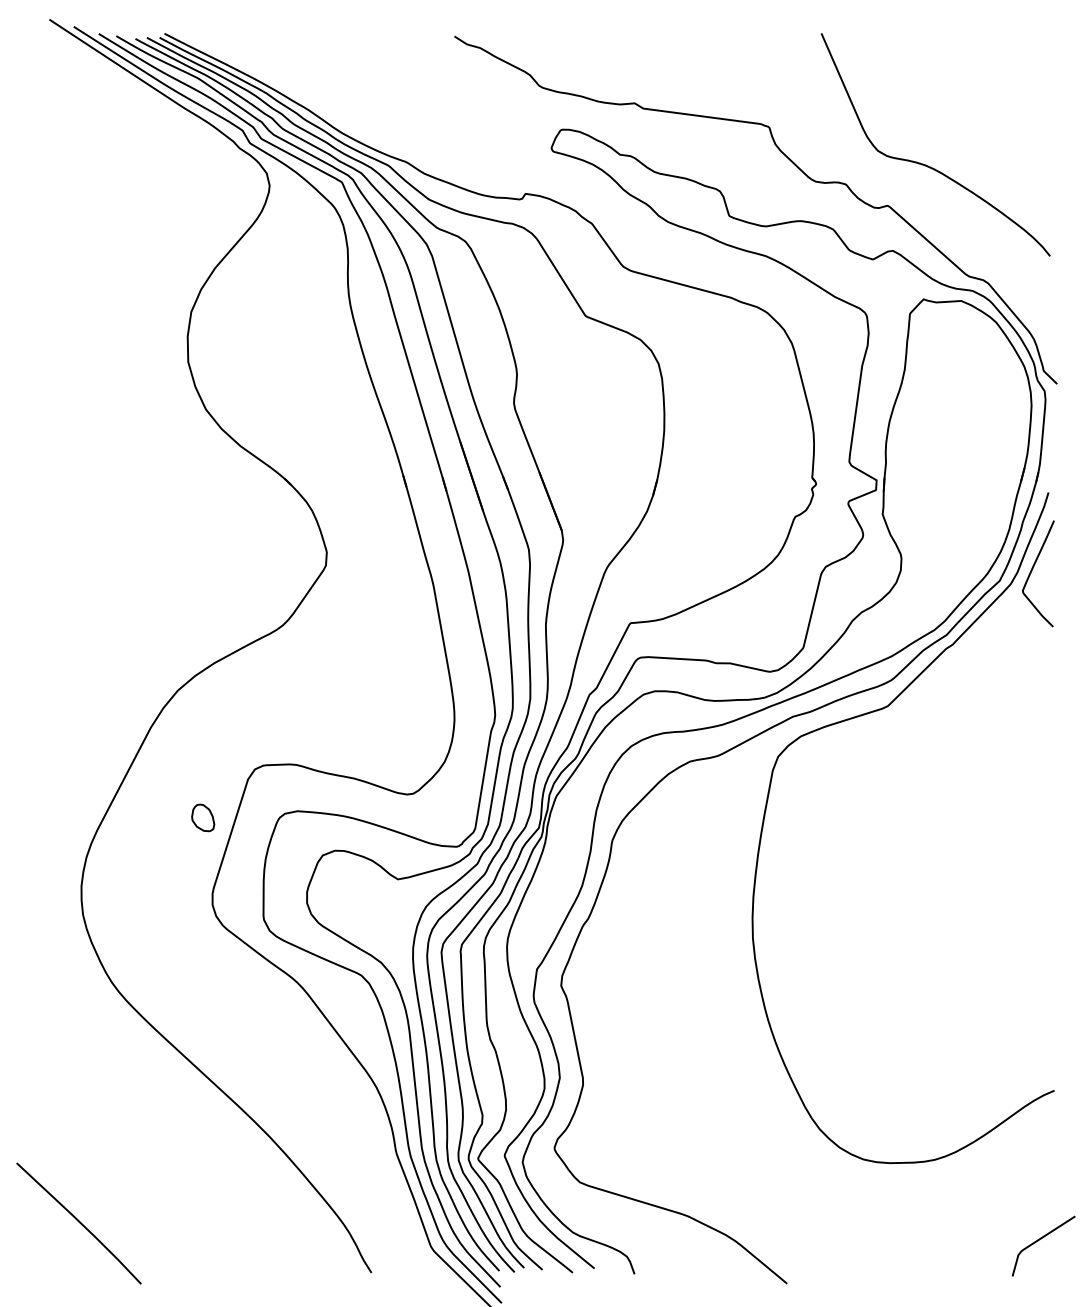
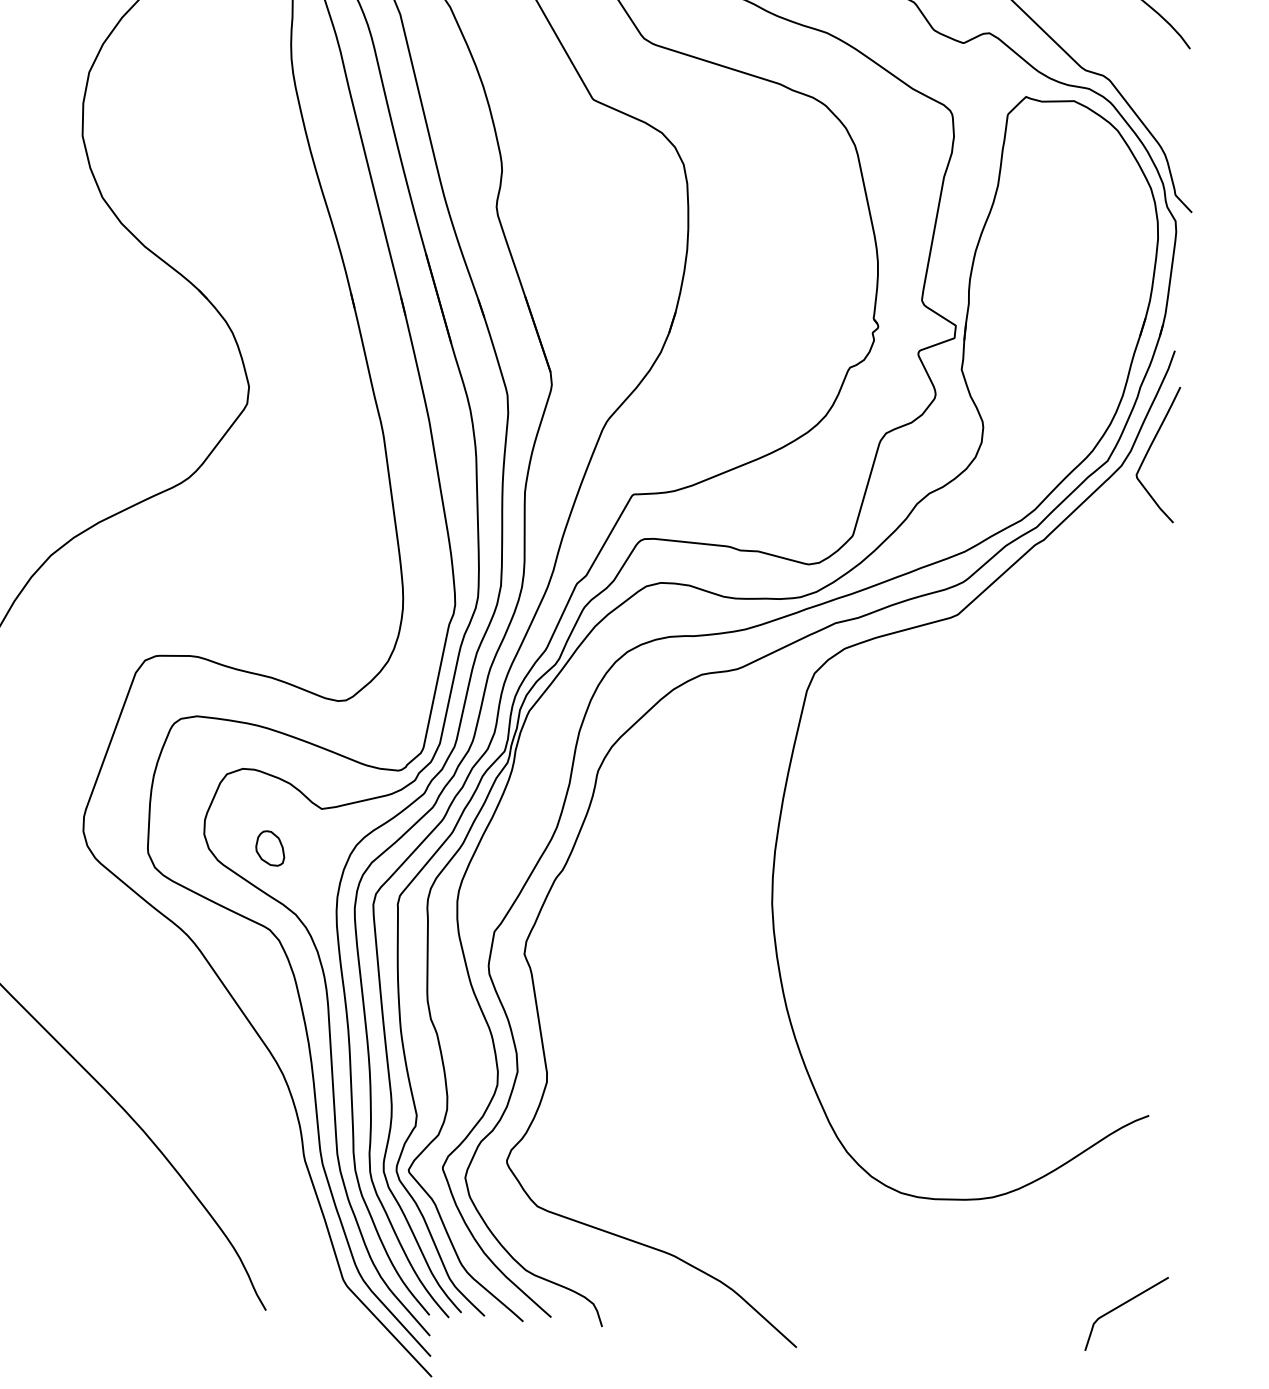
part: (203, 817) -> (270, 847), moved

